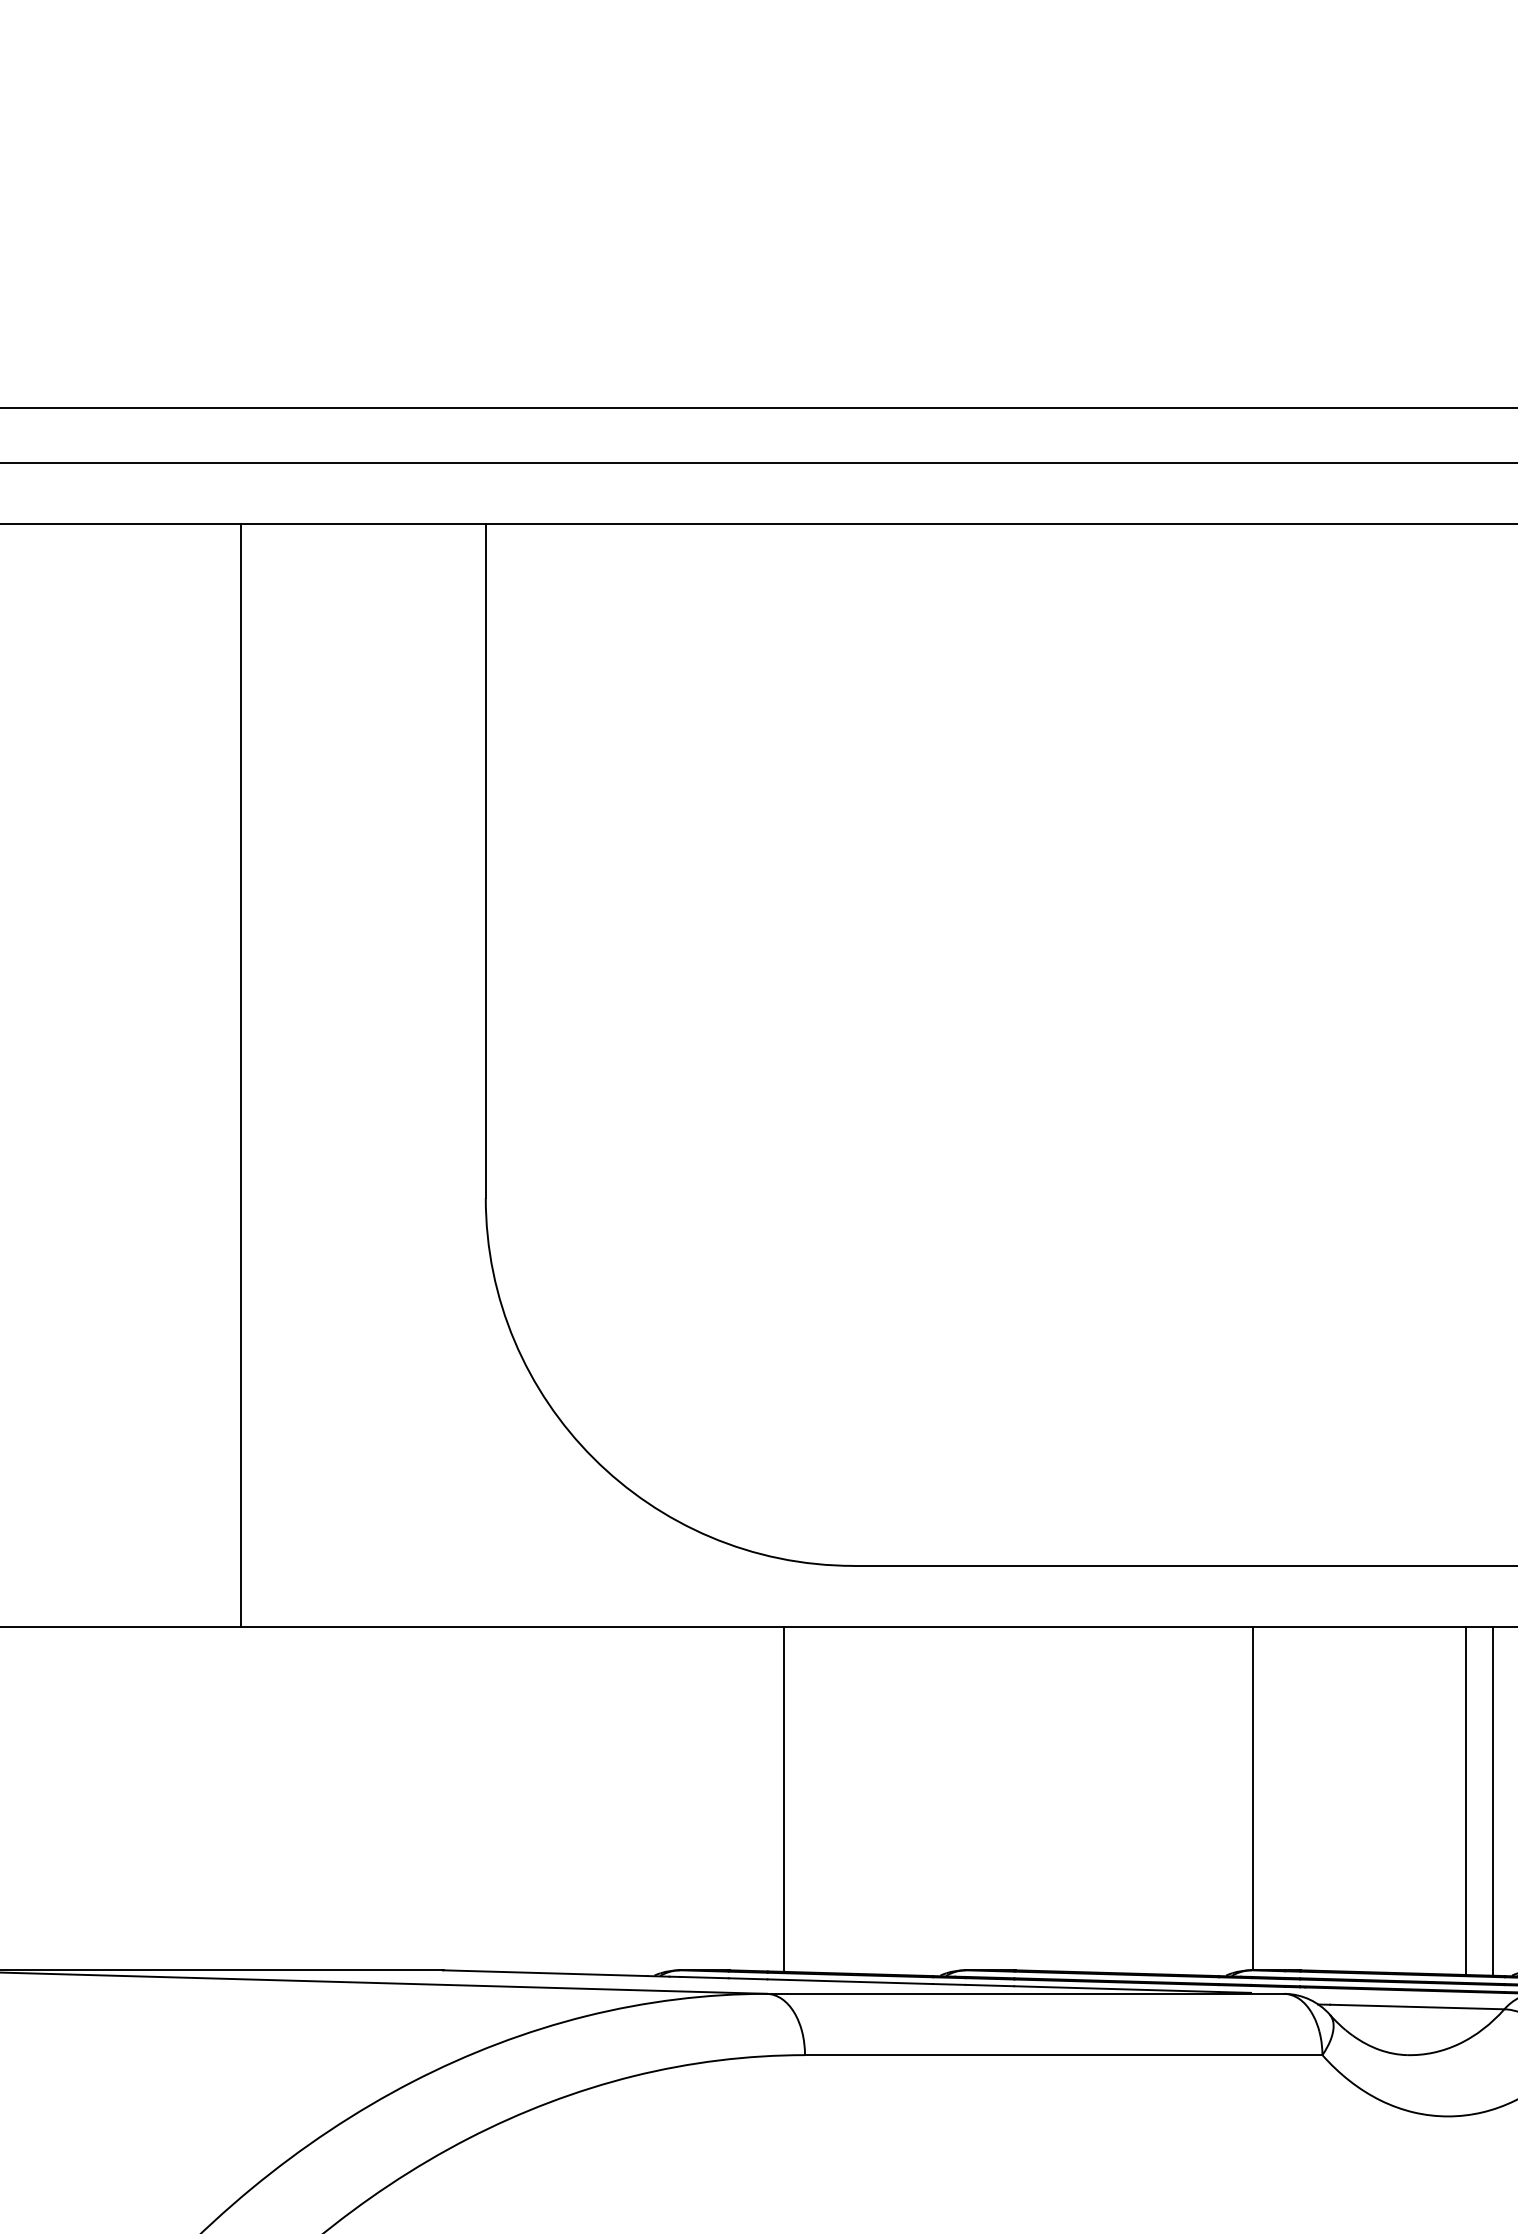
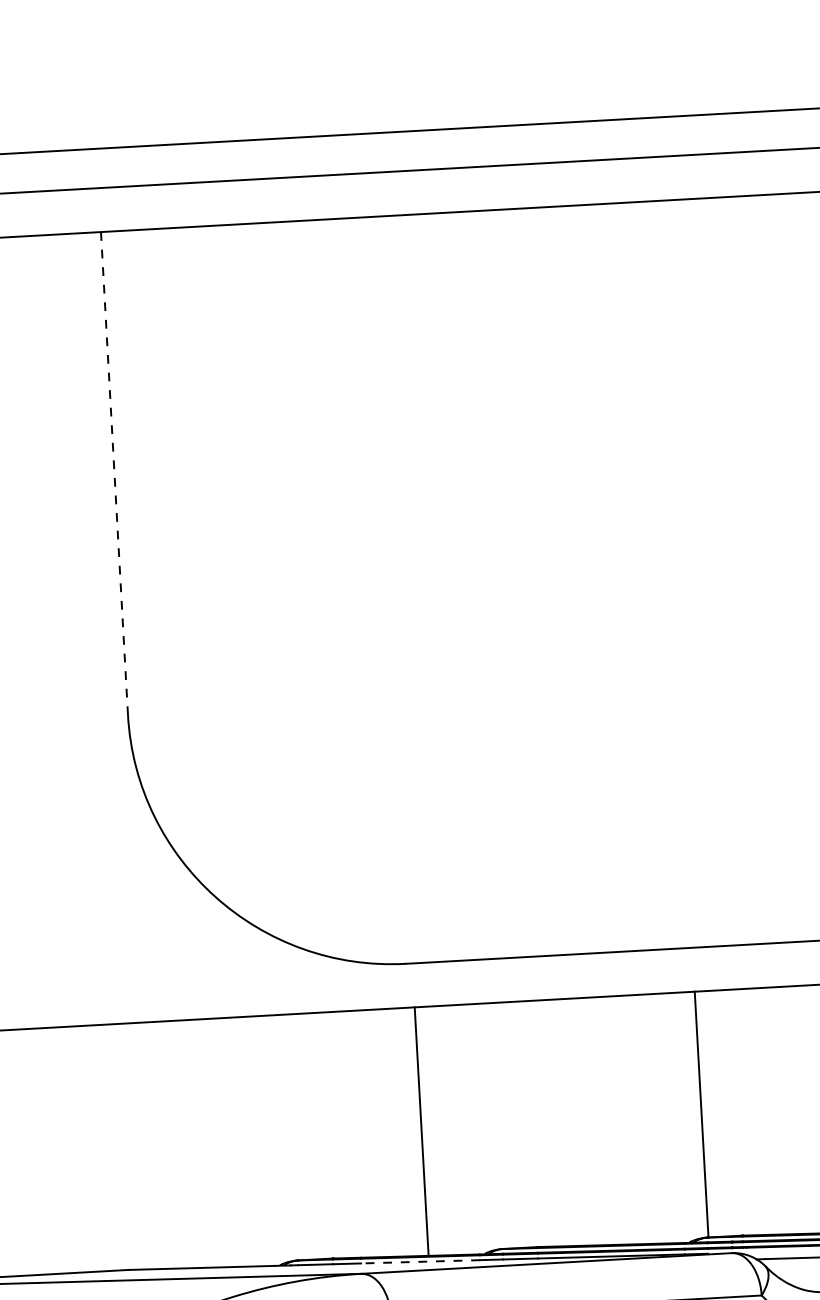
line: (485, 860) -> (114, 473), solid -> dashed
line: (784, 1799) -> (421, 1130), moved
line: (850, 1981) -> (420, 1261), solid -> dashed

